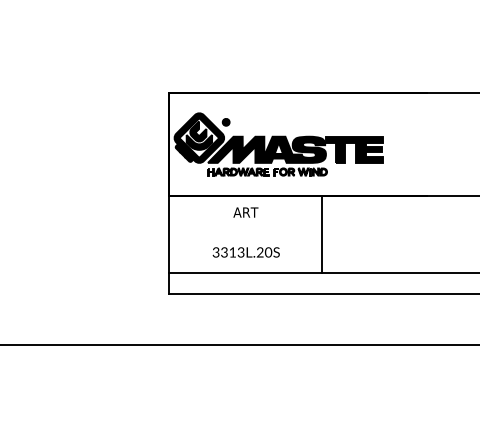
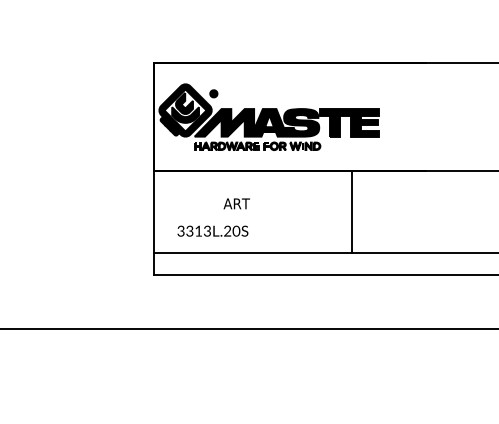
text: (245, 212) -> (236, 203), moved
line: (322, 234) -> (352, 212), moved
text: (245, 252) -> (212, 231), moved

